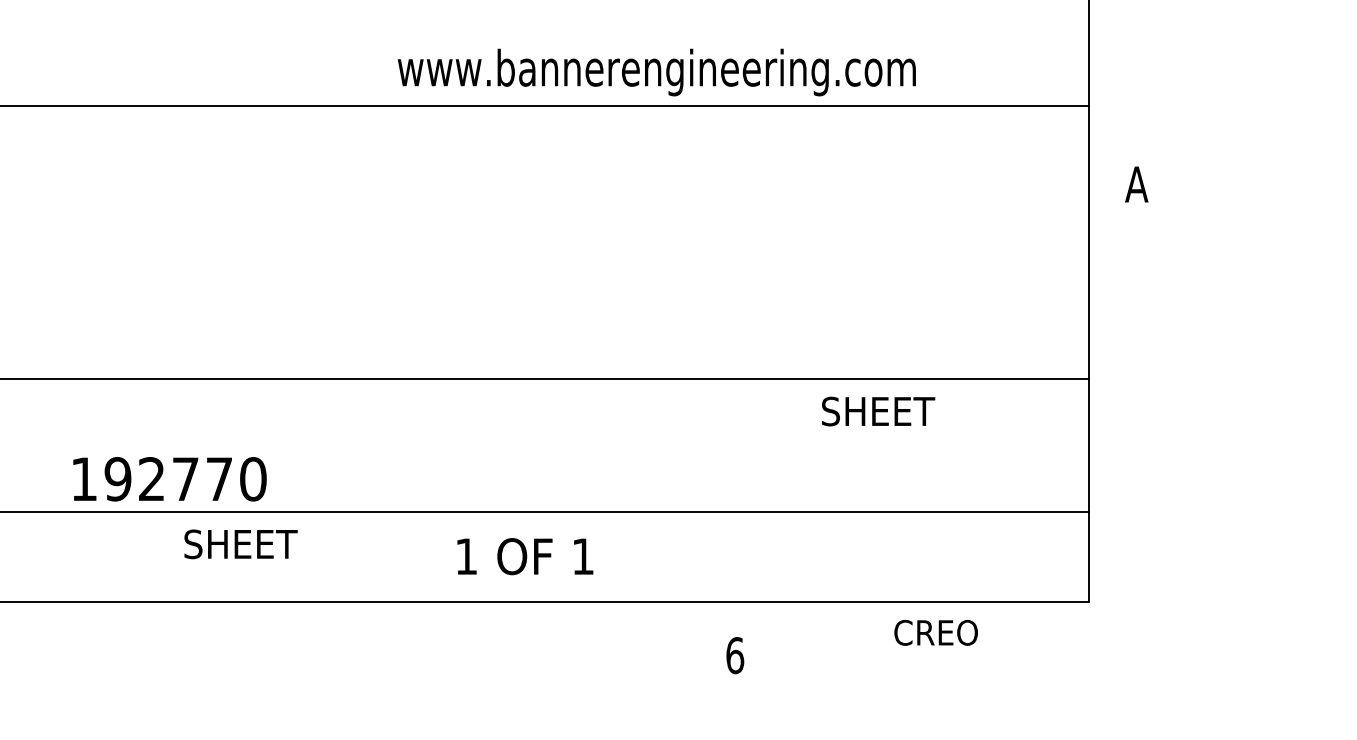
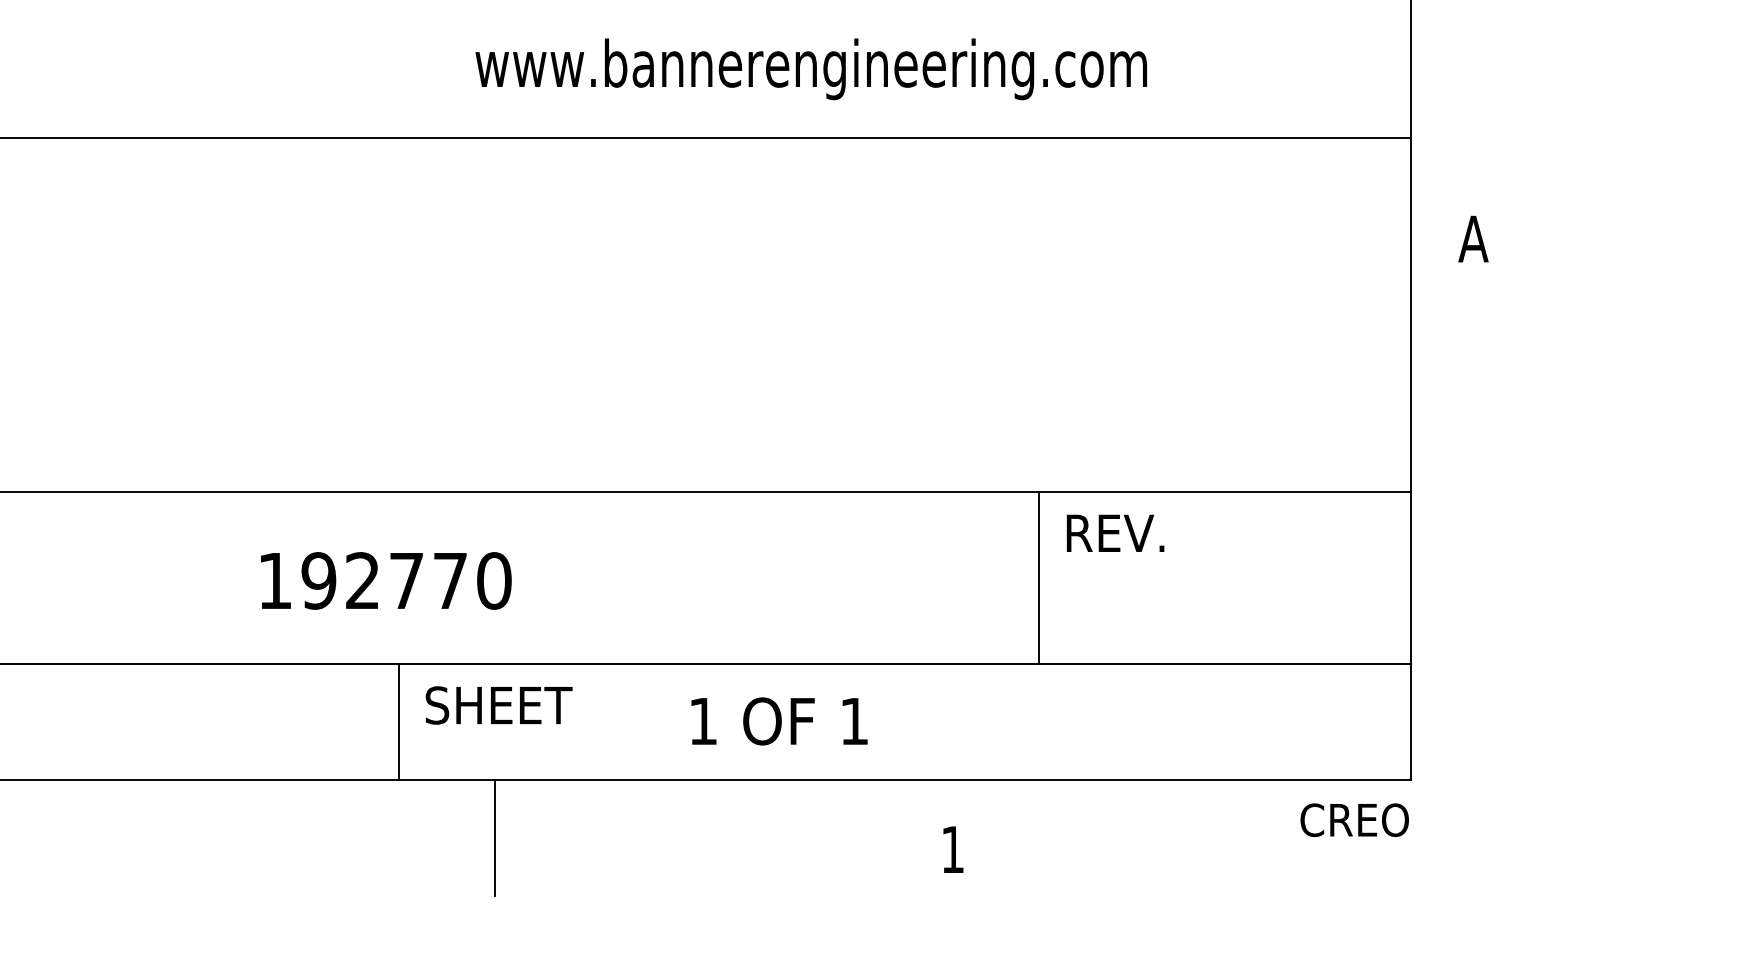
text: (656, 72) -> (810, 69), moved
text: (878, 411) -> (1138, 533), SHEET -> REV.
line: (801, 445) -> (1038, 577), added
text: (169, 479) -> (385, 581), moved
text: (240, 544) -> (498, 705), moved
line: (308, 556) -> (399, 721), added
text: (525, 556) -> (779, 721), moved
text: (935, 632) -> (1353, 819), moved
line: (381, 646) -> (494, 837), added
text: (735, 655) -> (953, 849), 6 -> 1

